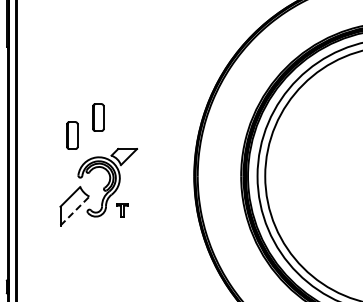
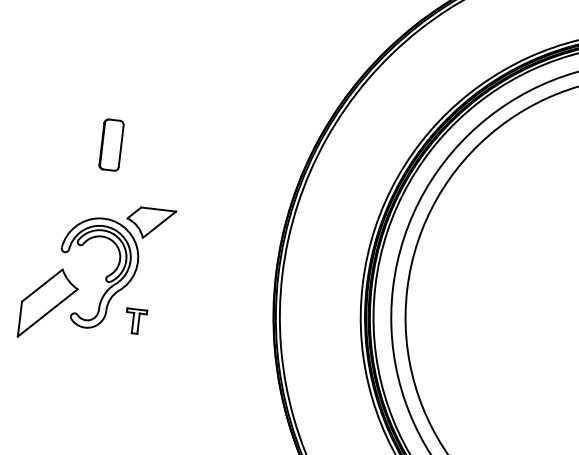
part: (72, 135) -> (59, 172), removed
line: (75, 210) -> (48, 311), dashed -> solid

